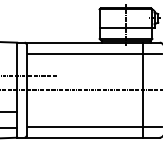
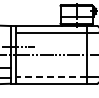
line: (84, 125) -> (51, 76), solid -> dashed

